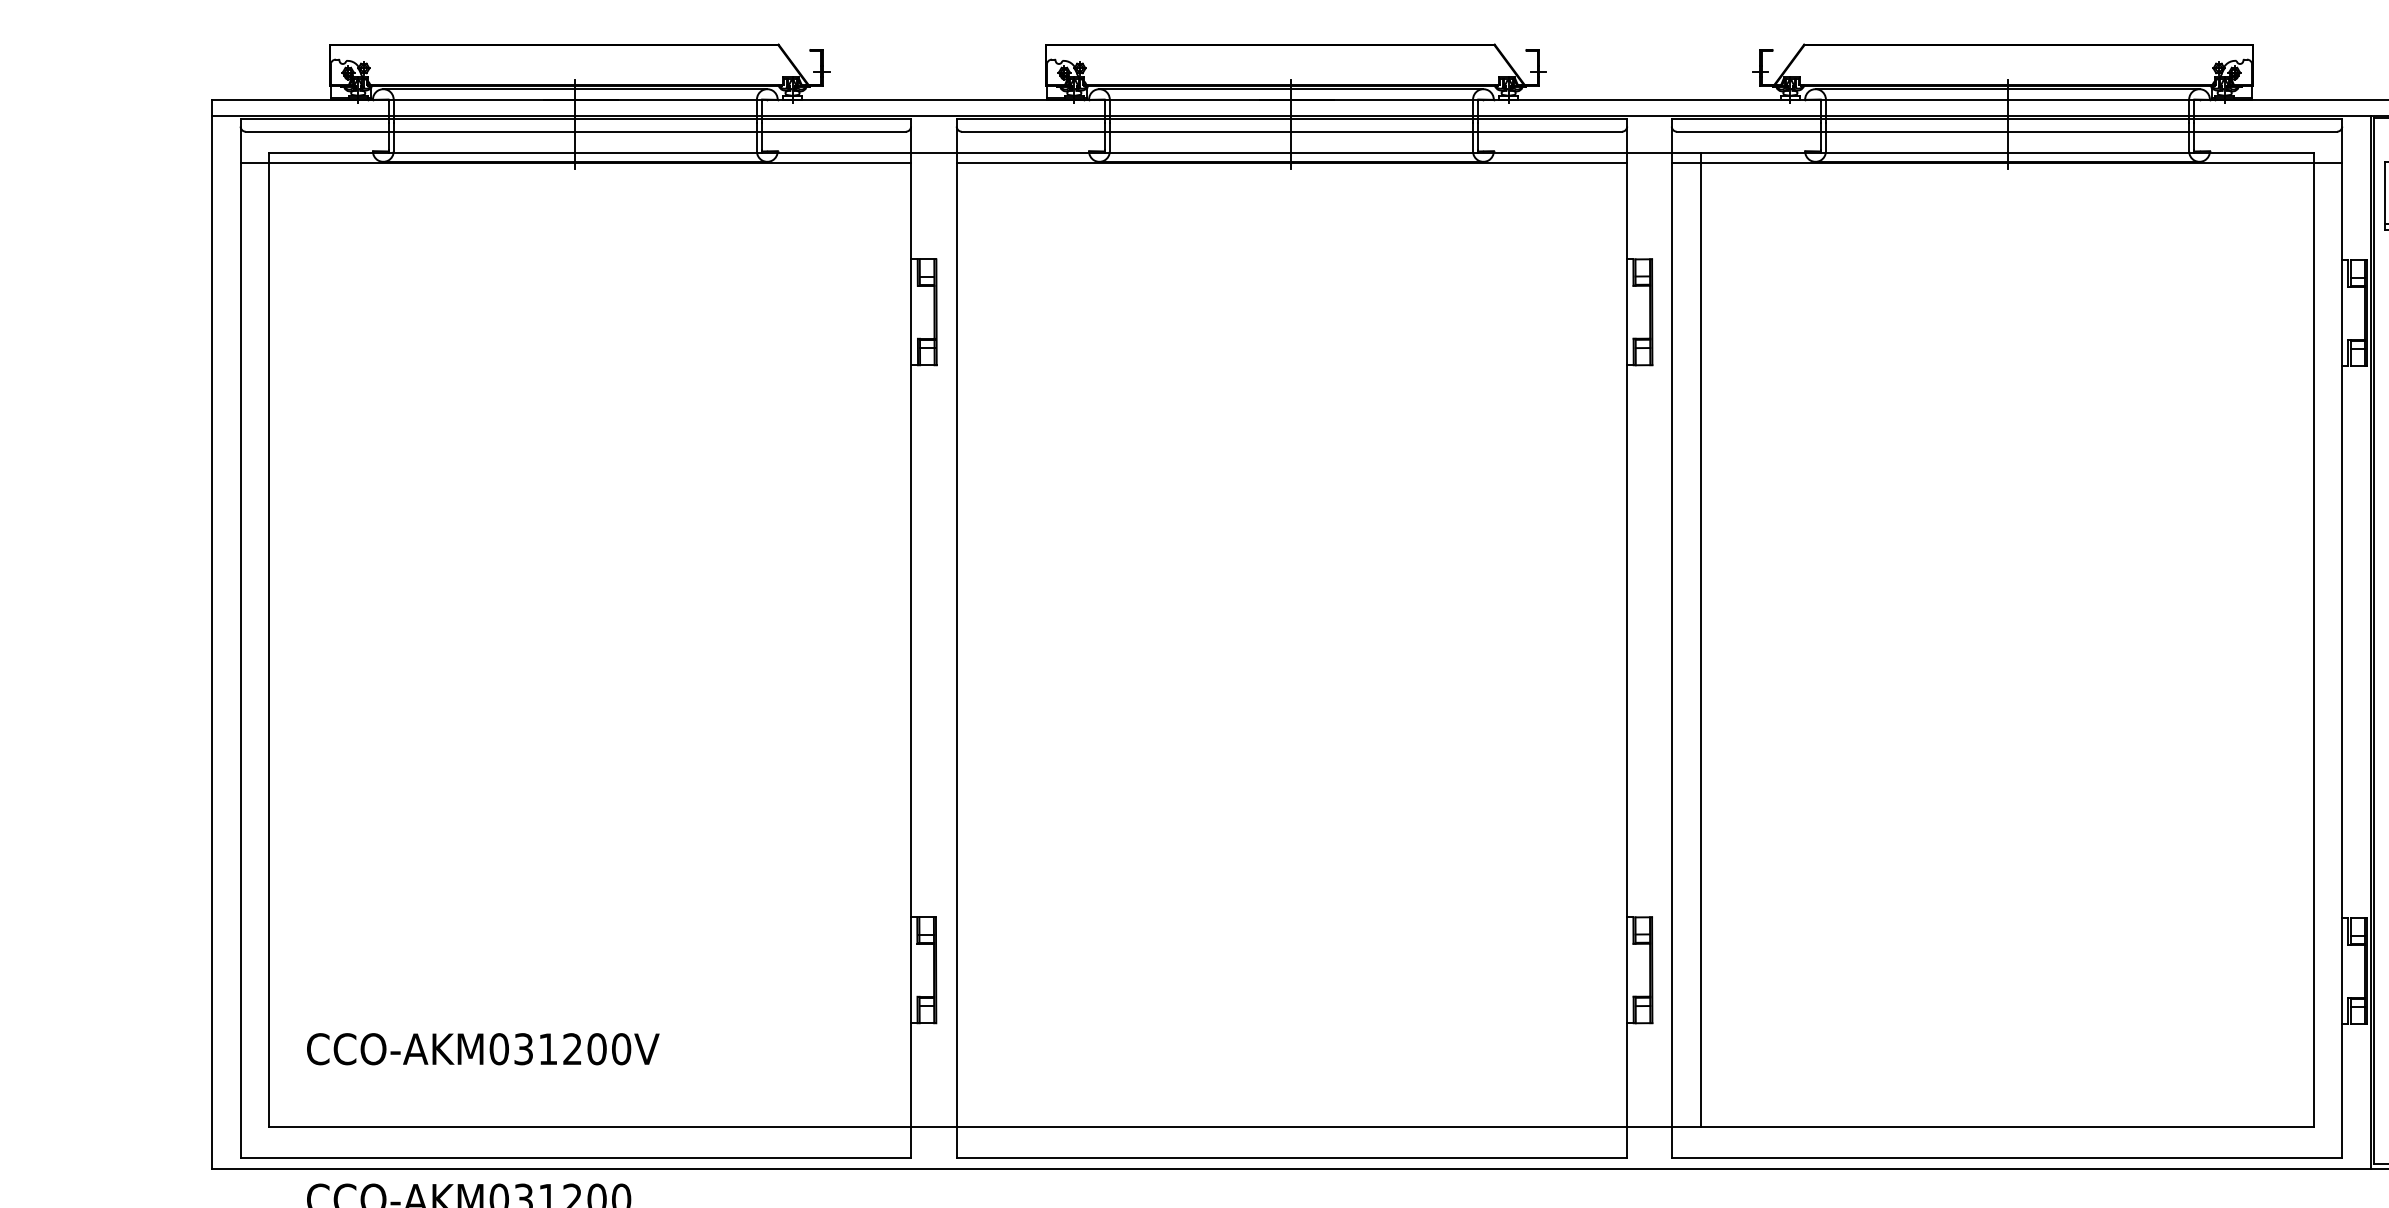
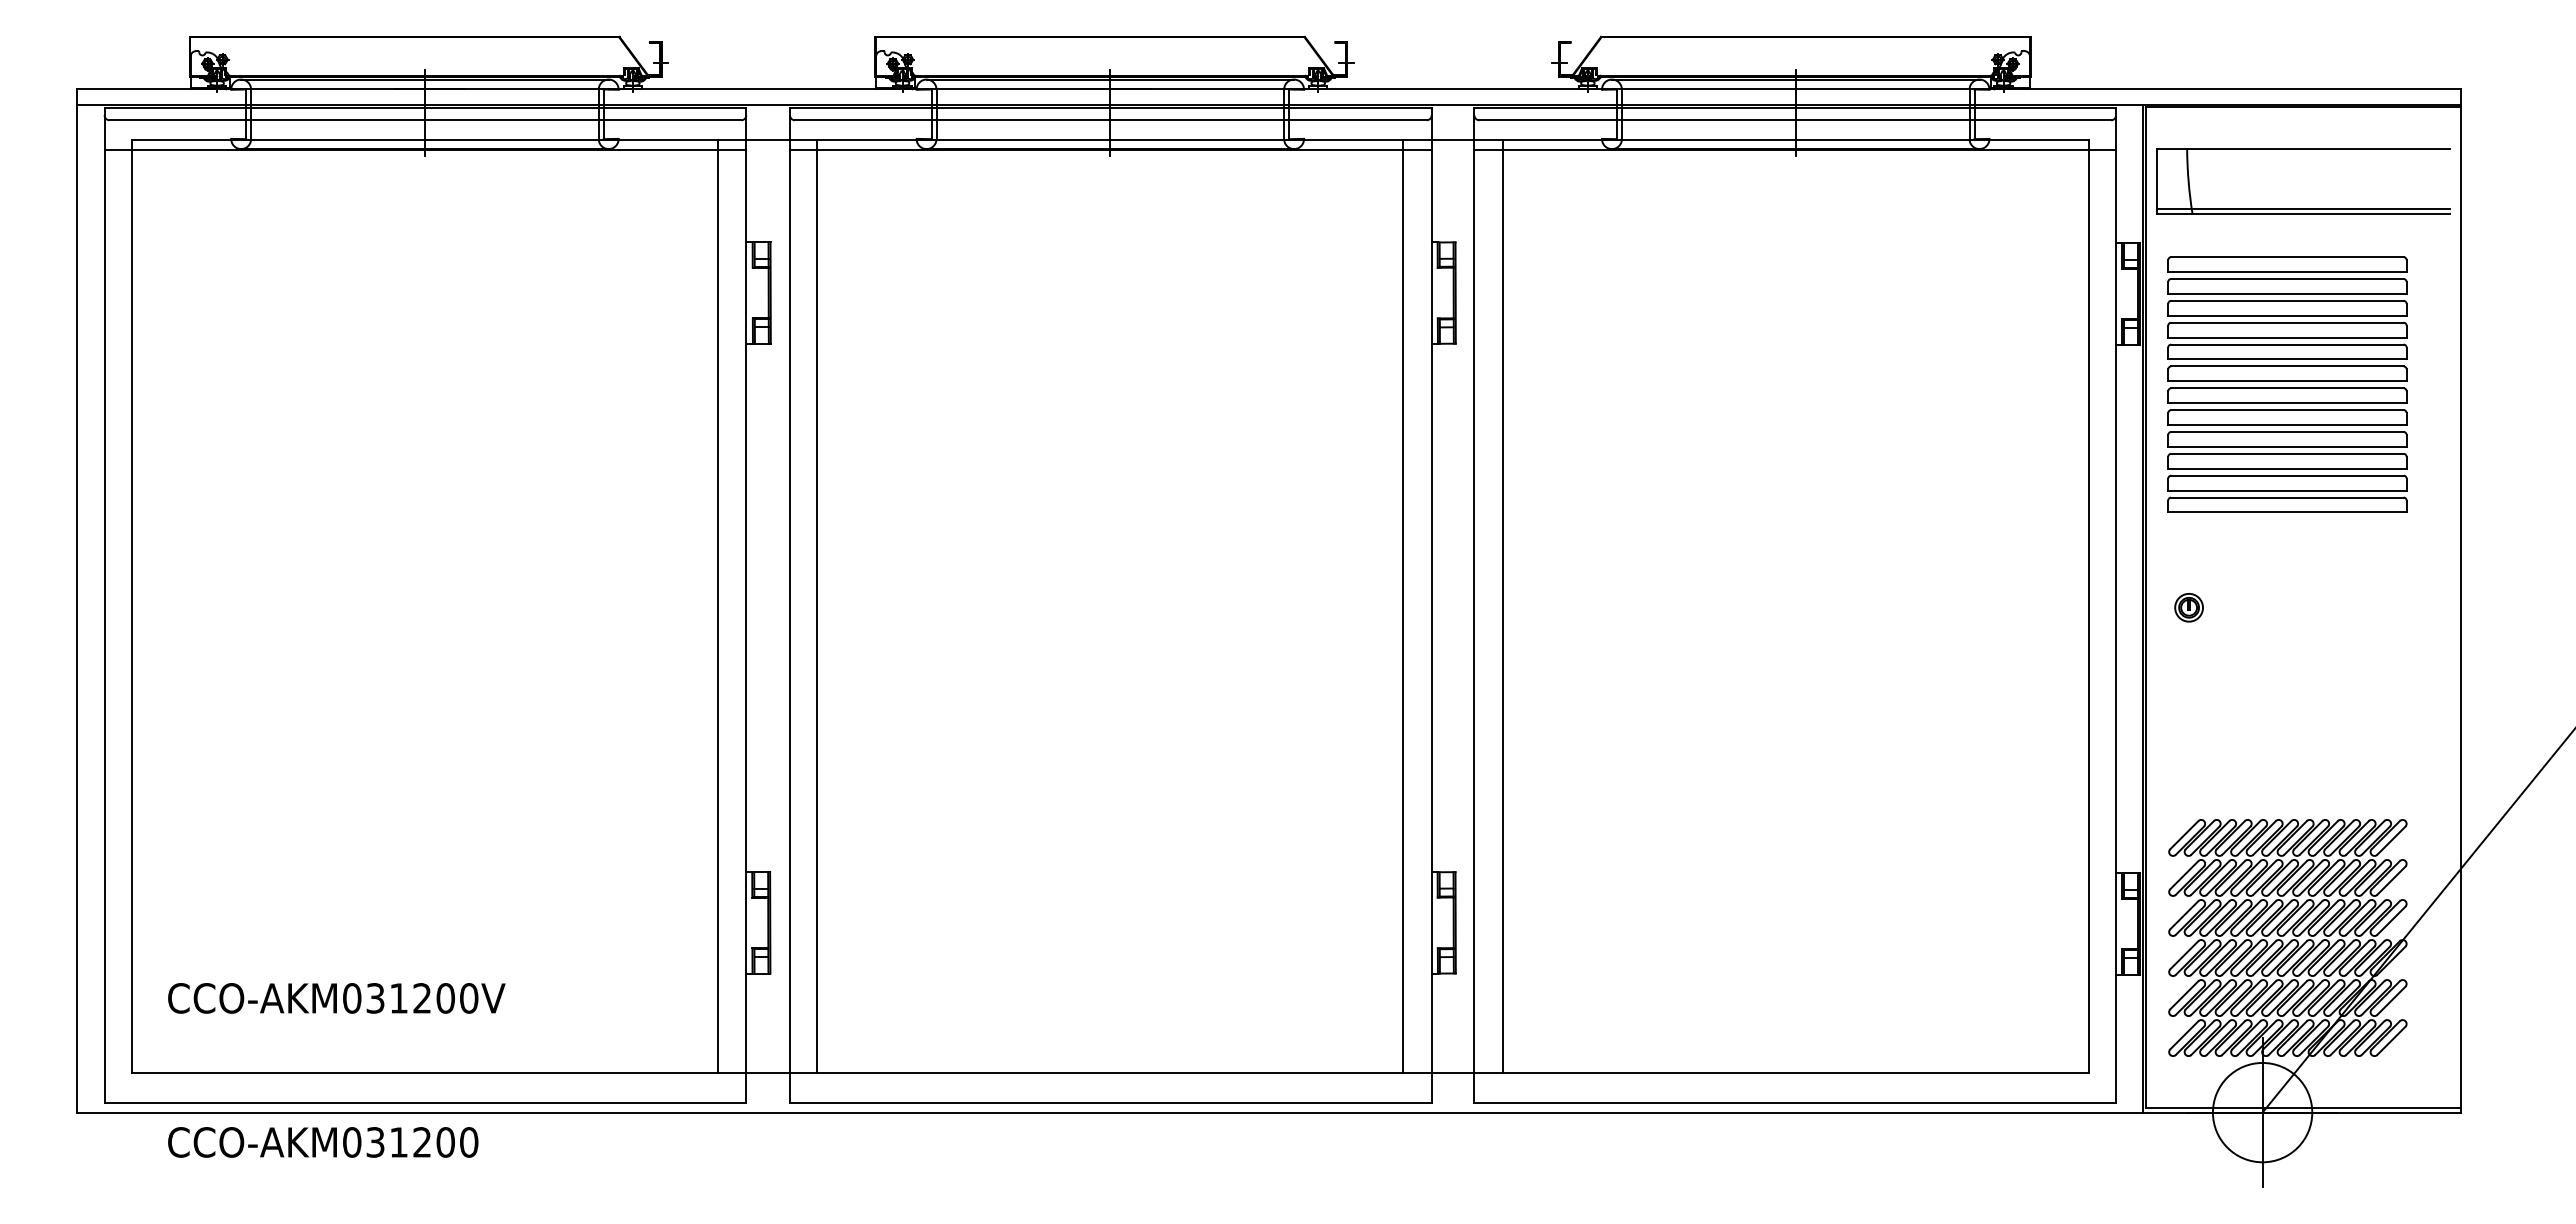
line: (880, 639) -> (717, 606), added
line: (985, 639) -> (817, 606), added
line: (1597, 639) -> (1403, 606), added

